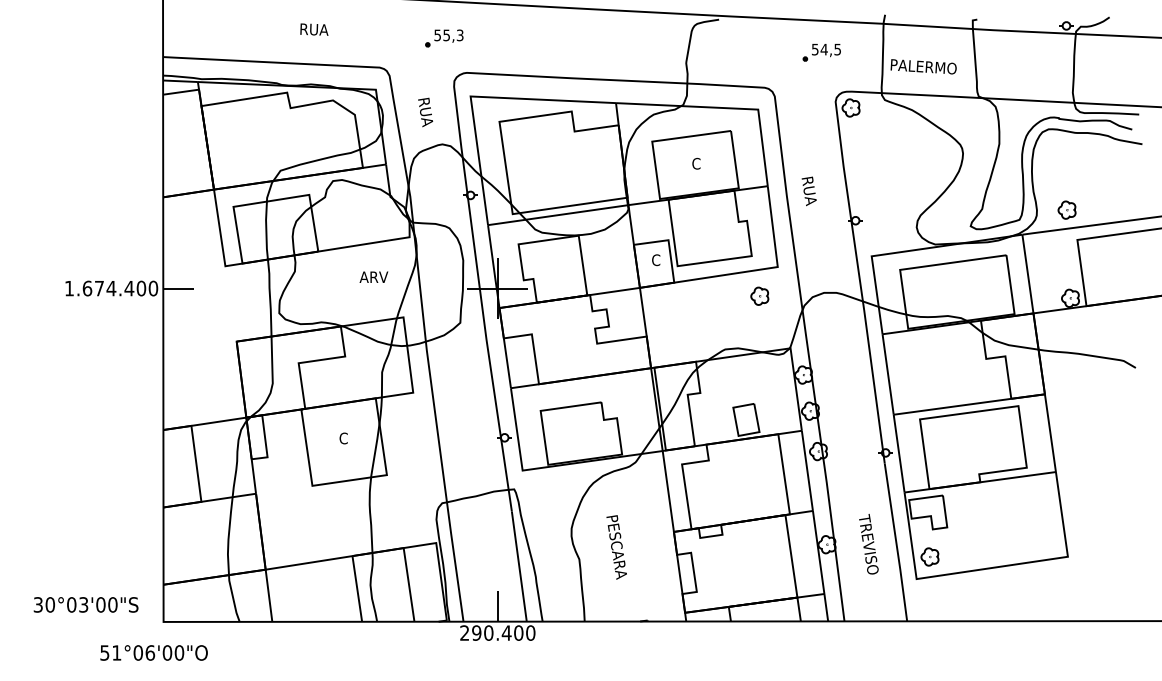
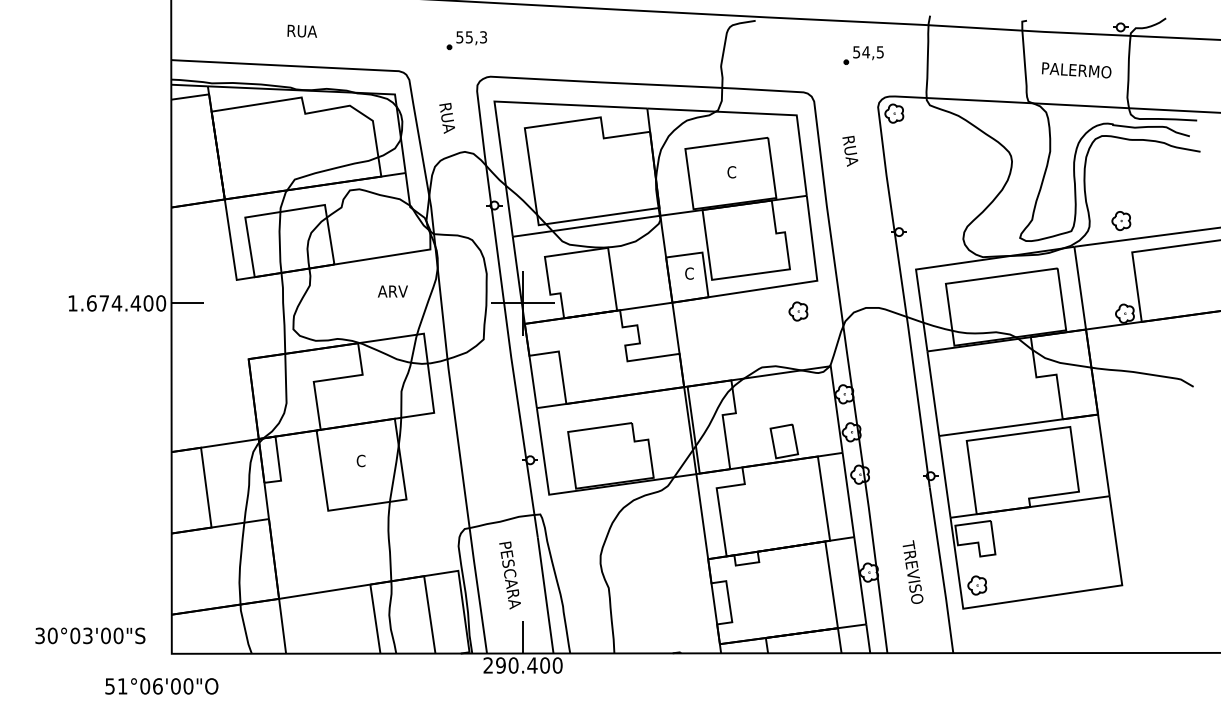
text: (313, 28) -> (301, 30), moved
text: (923, 66) -> (1076, 70), moved
text: (809, 190) -> (850, 150), moved
text: (616, 547) -> (509, 575), moved

